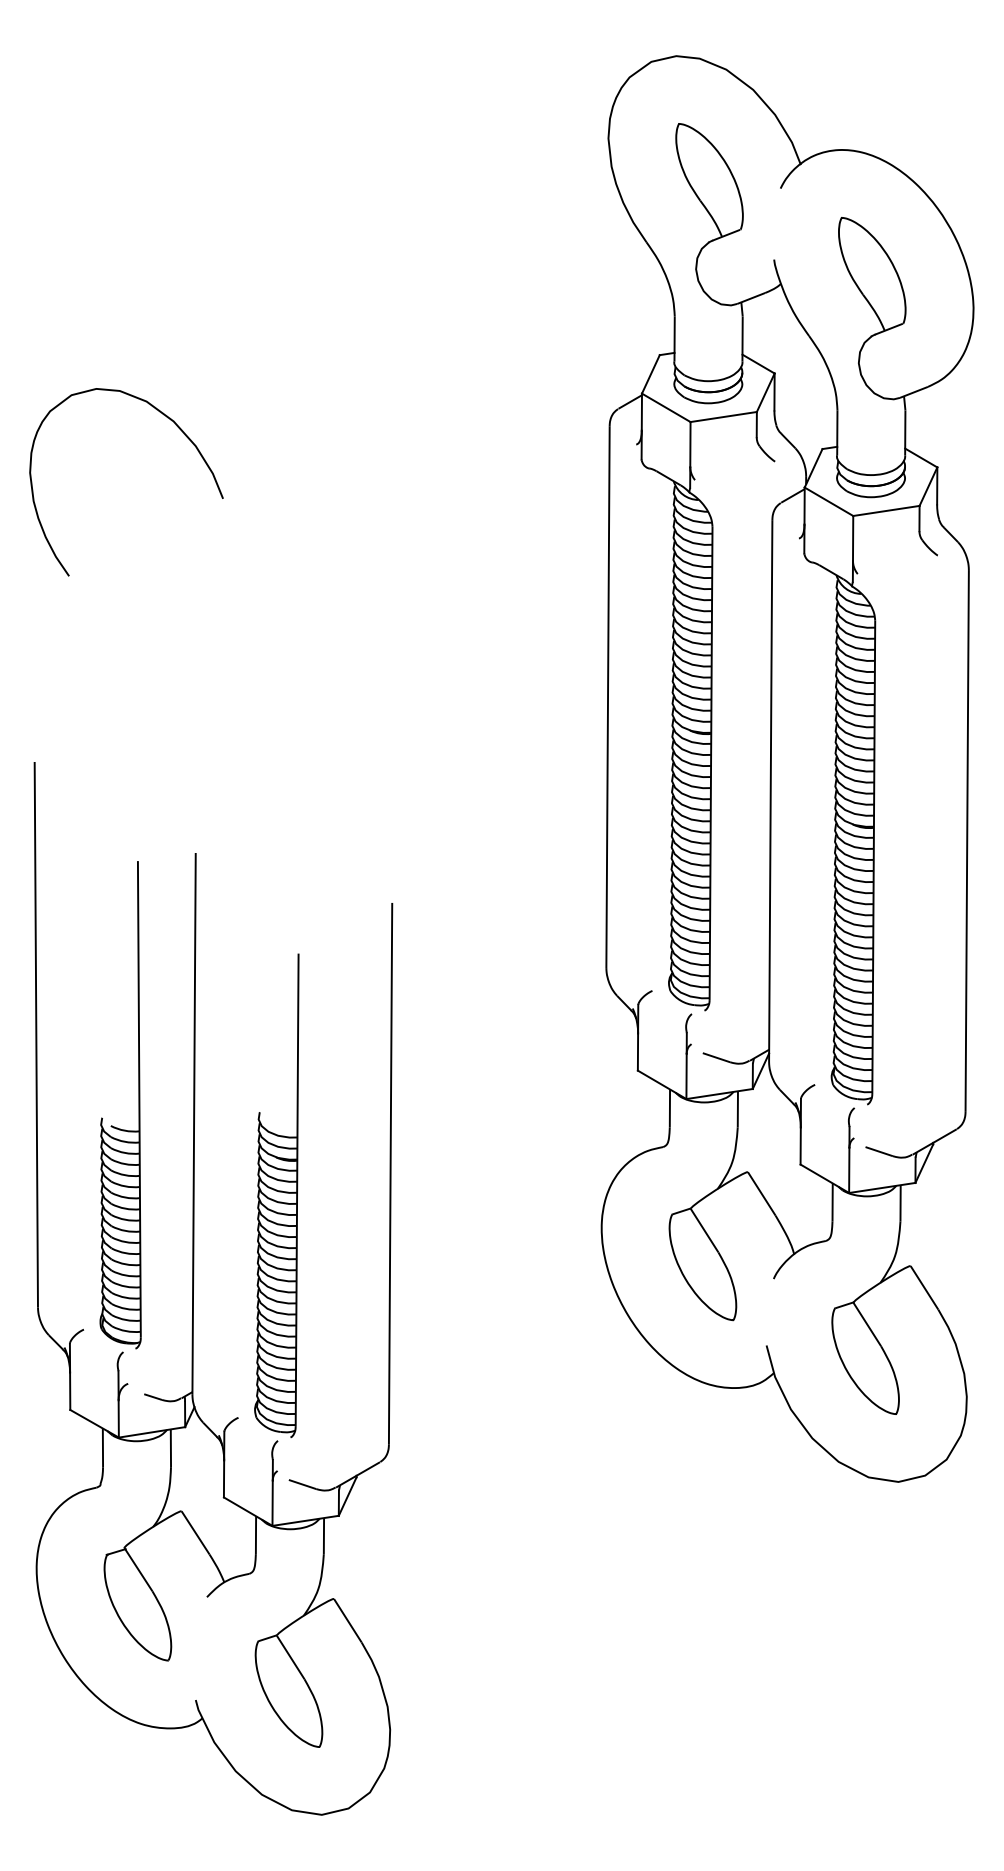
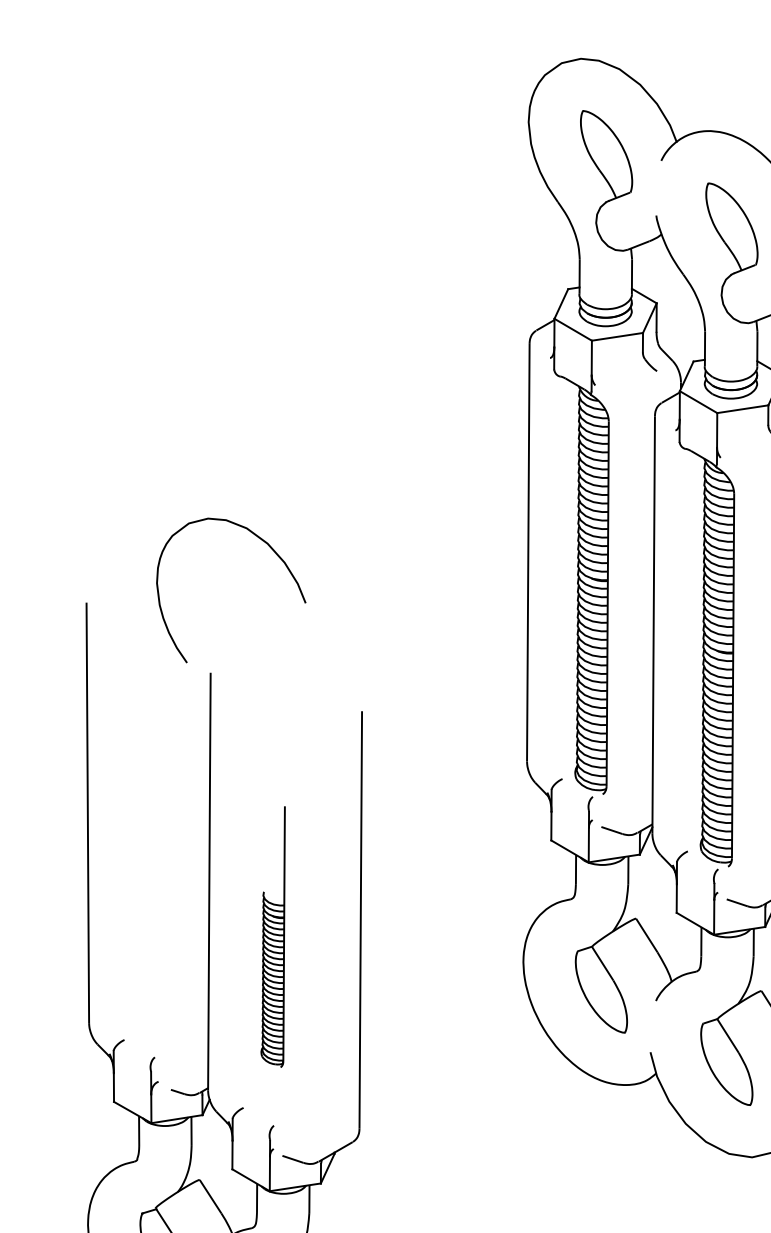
curve: (184, 435) -> (275, 554), moved
part: (138, 1105) -> (166, 867), removed
part: (276, 1195) -> (272, 936), size x0.7

